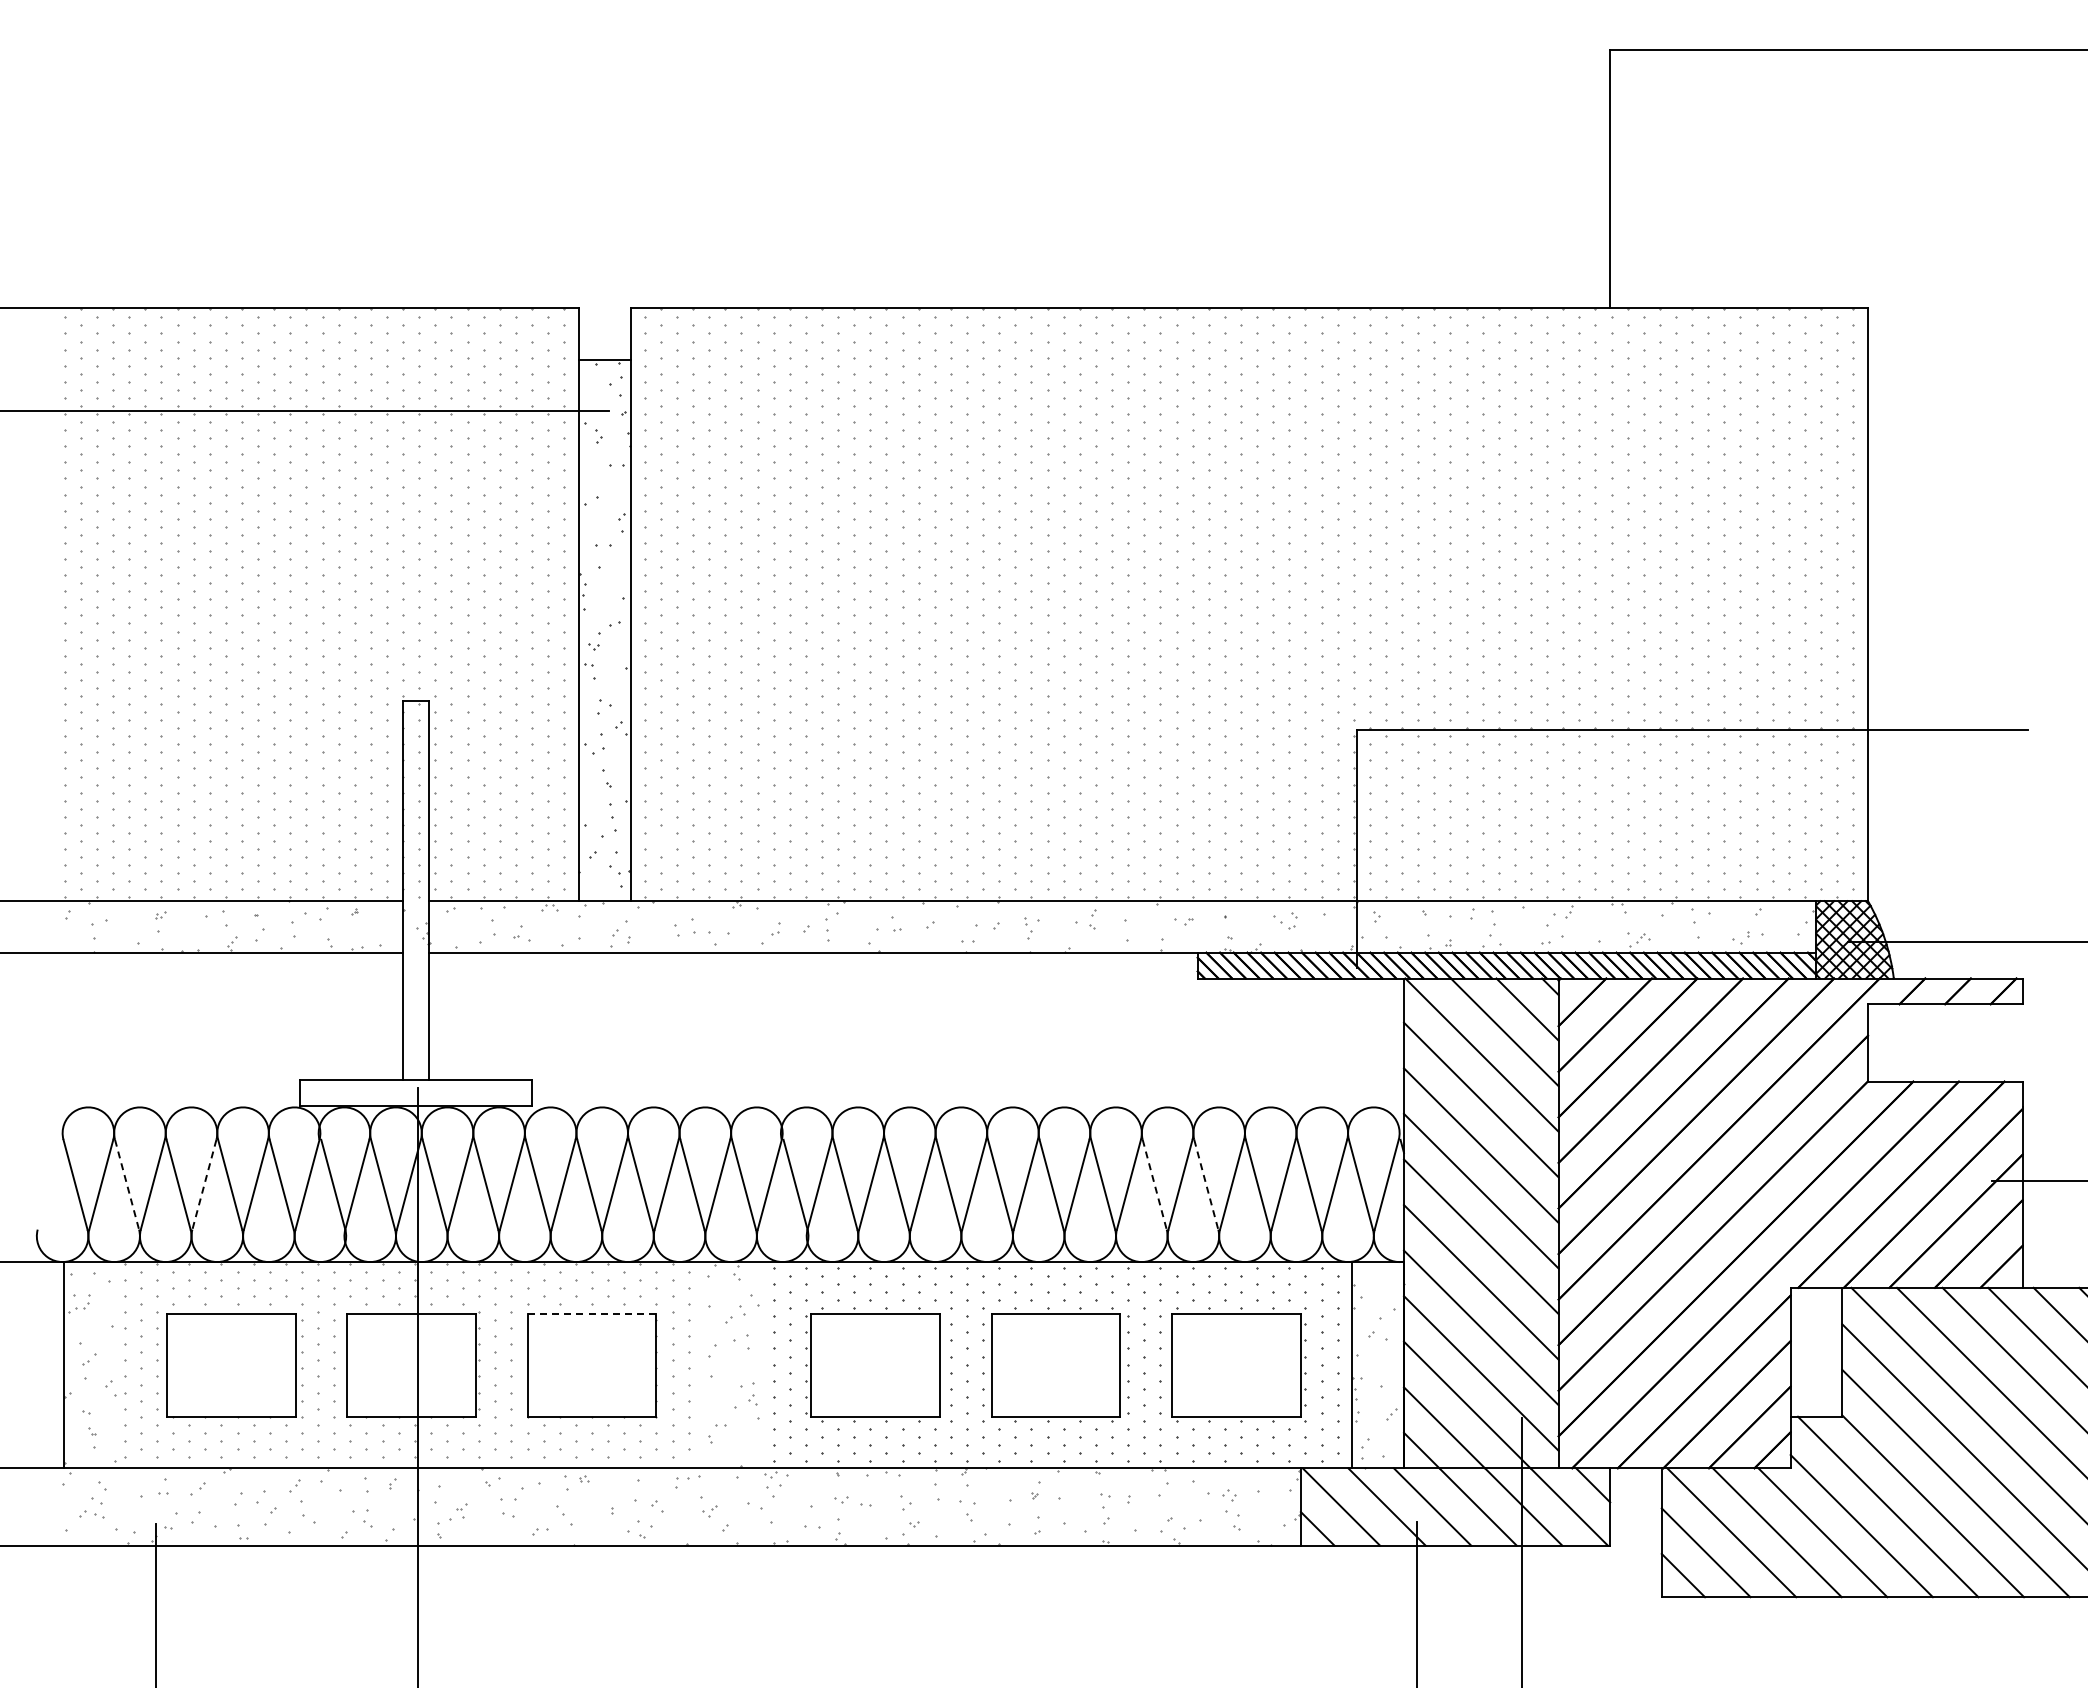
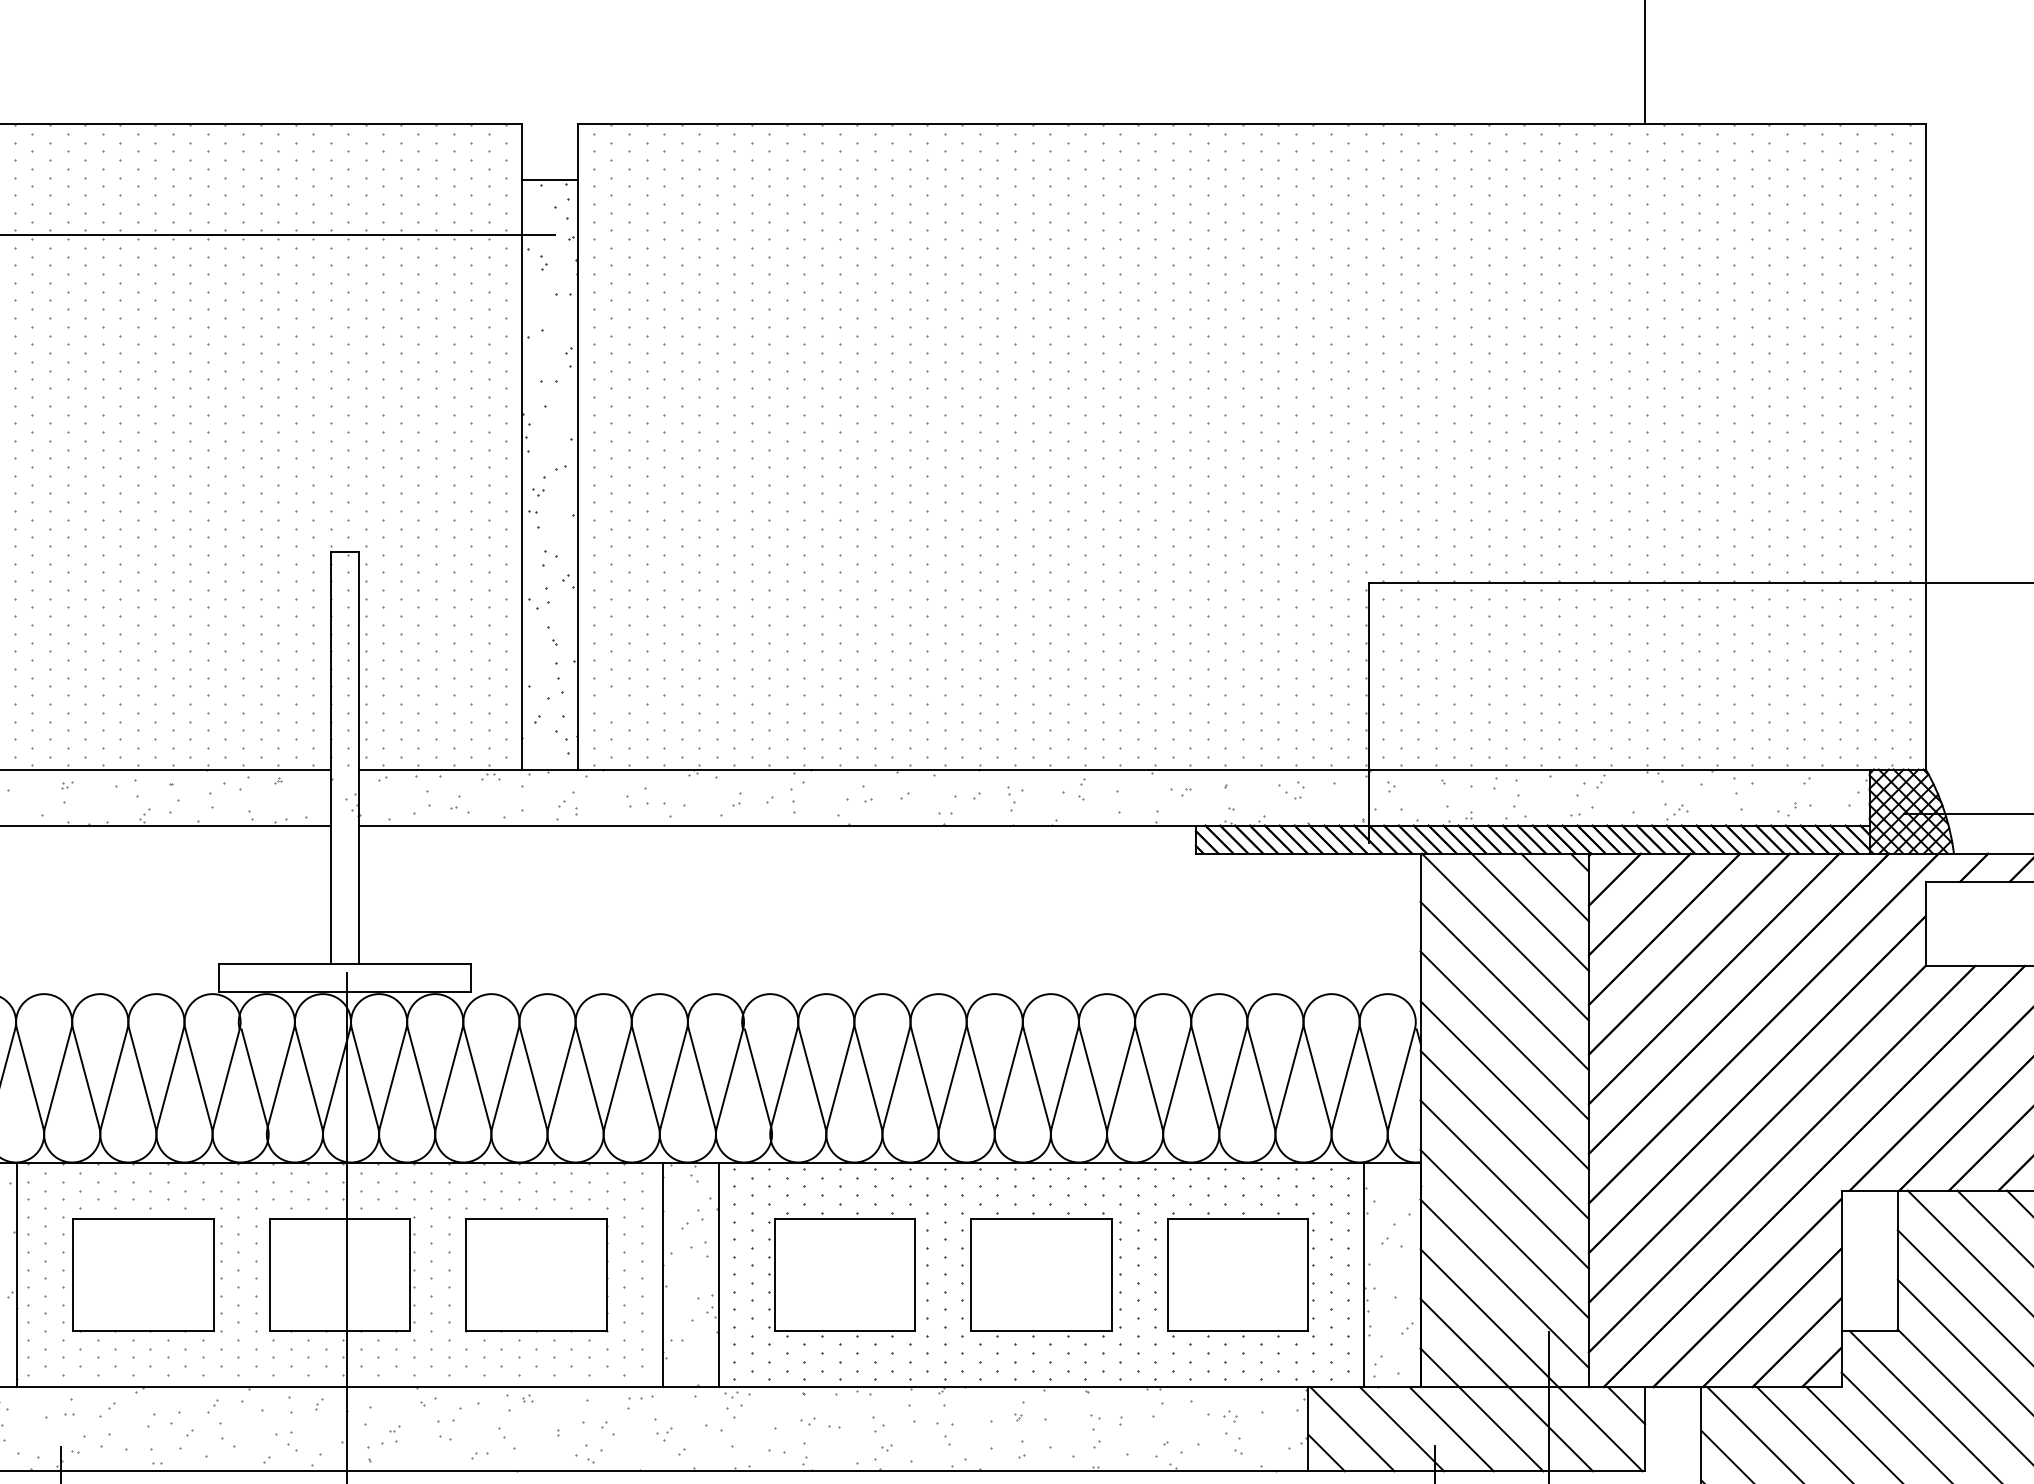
line: (127, 1185) -> (30, 1079), dashed -> solid
line: (204, 1185) -> (114, 1079), dashed -> solid
line: (1154, 1185) -> (1148, 1079), dashed -> solid
line: (1206, 1185) -> (1205, 1079), dashed -> solid
line: (591, 1313) -> (535, 1218), dashed -> solid
line: (115, 1365) -> (17, 1275), added
line: (707, 1365) -> (662, 1275), added
line: (759, 1365) -> (718, 1275), added

